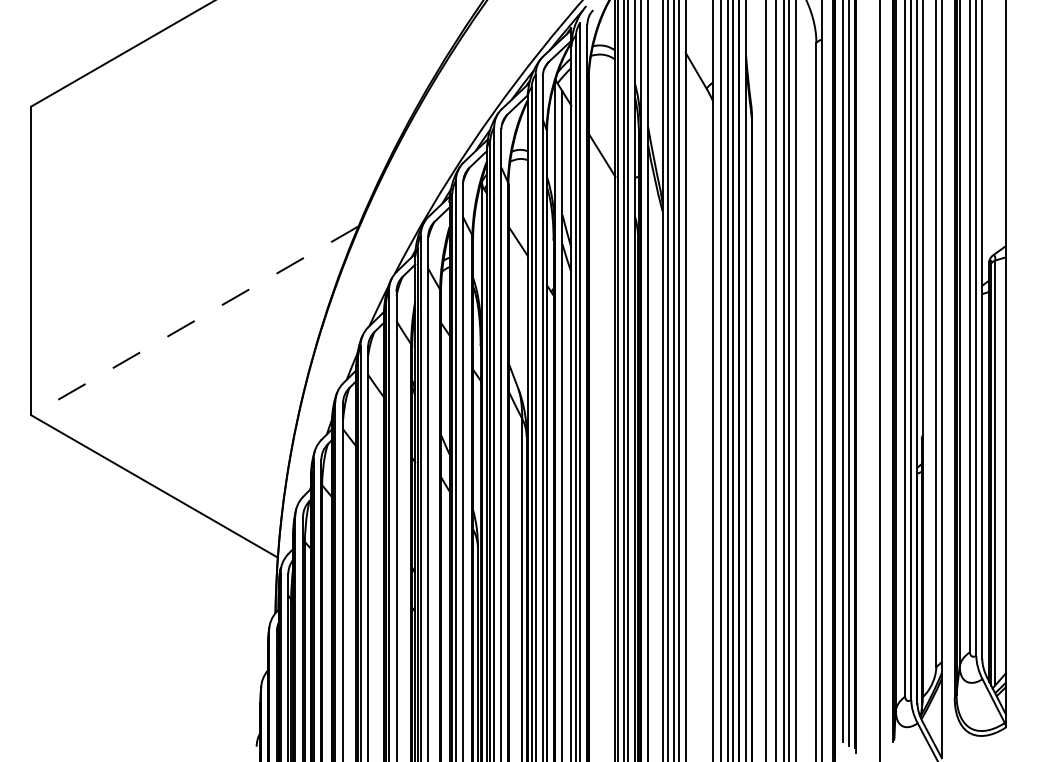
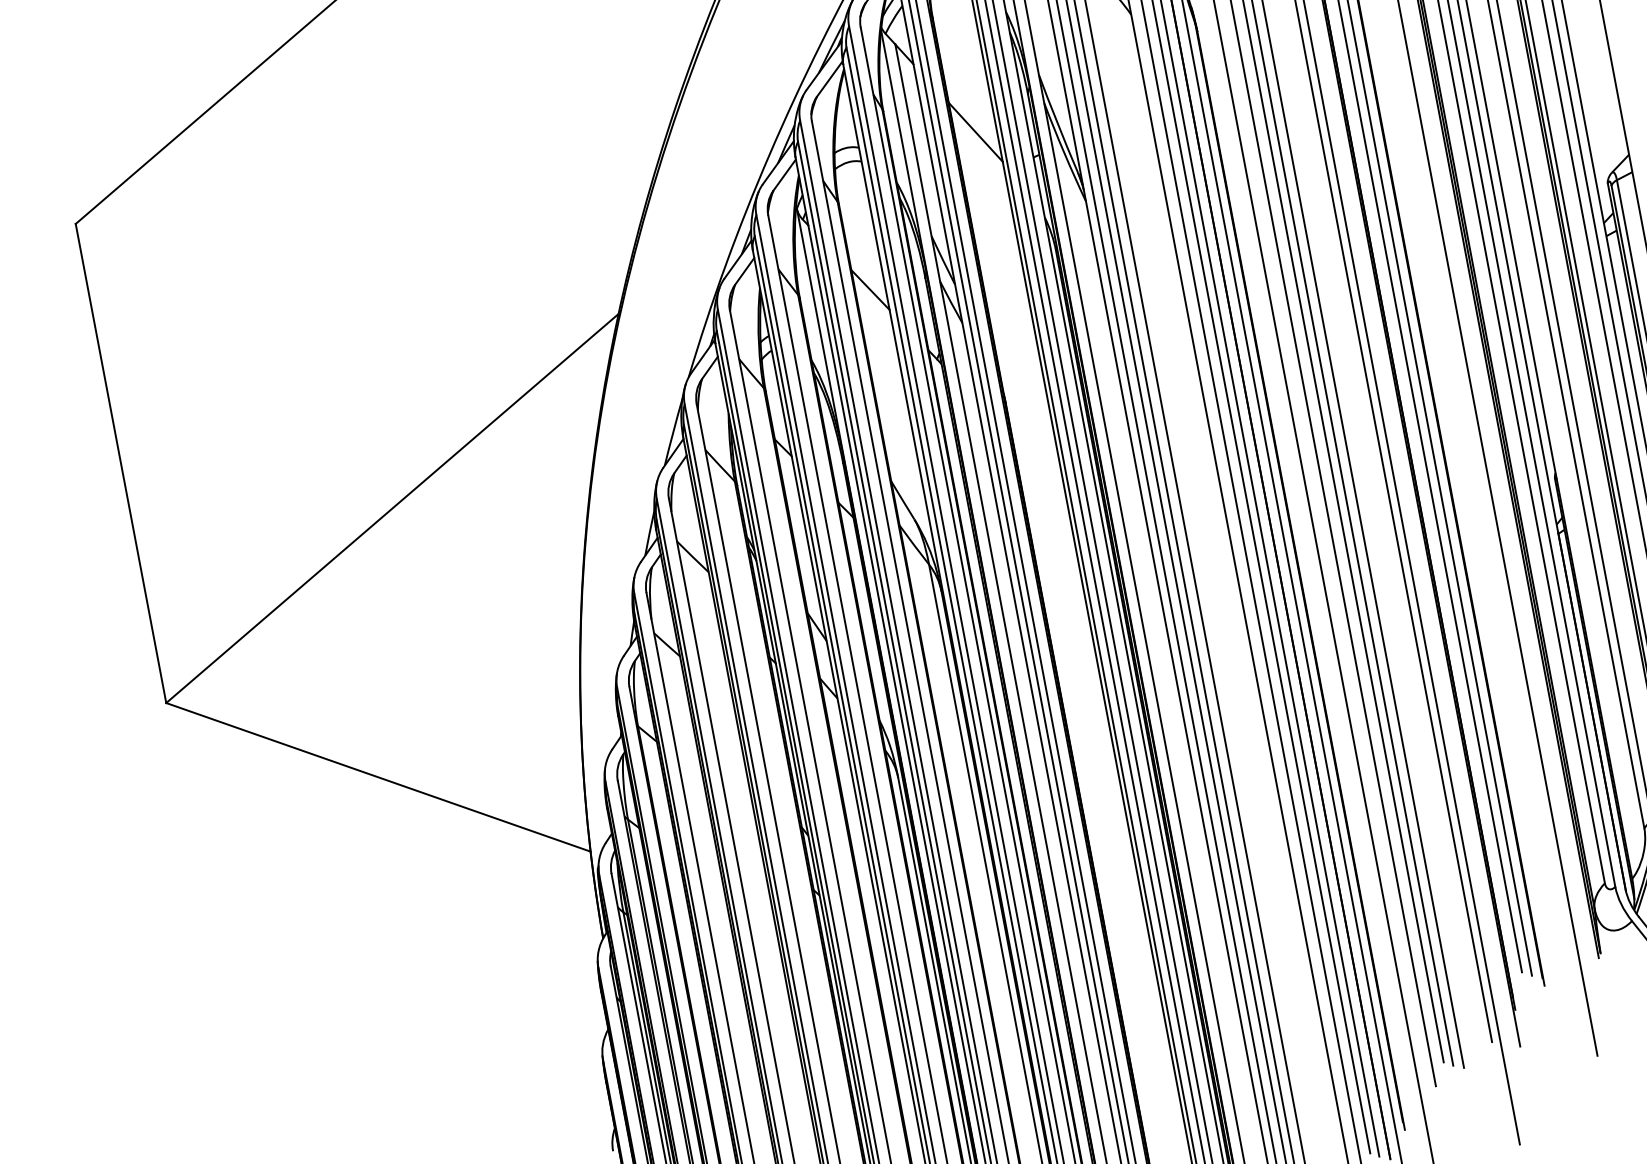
line: (194, 320) -> (391, 508), dashed -> solid

